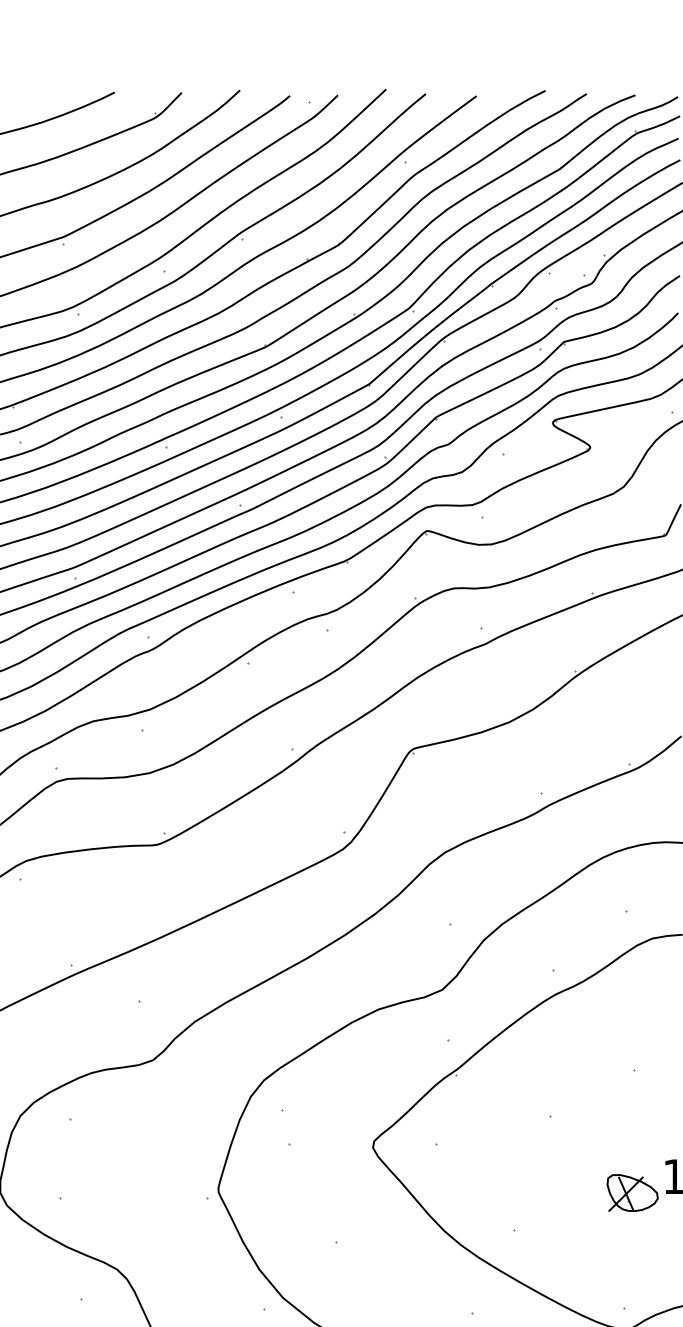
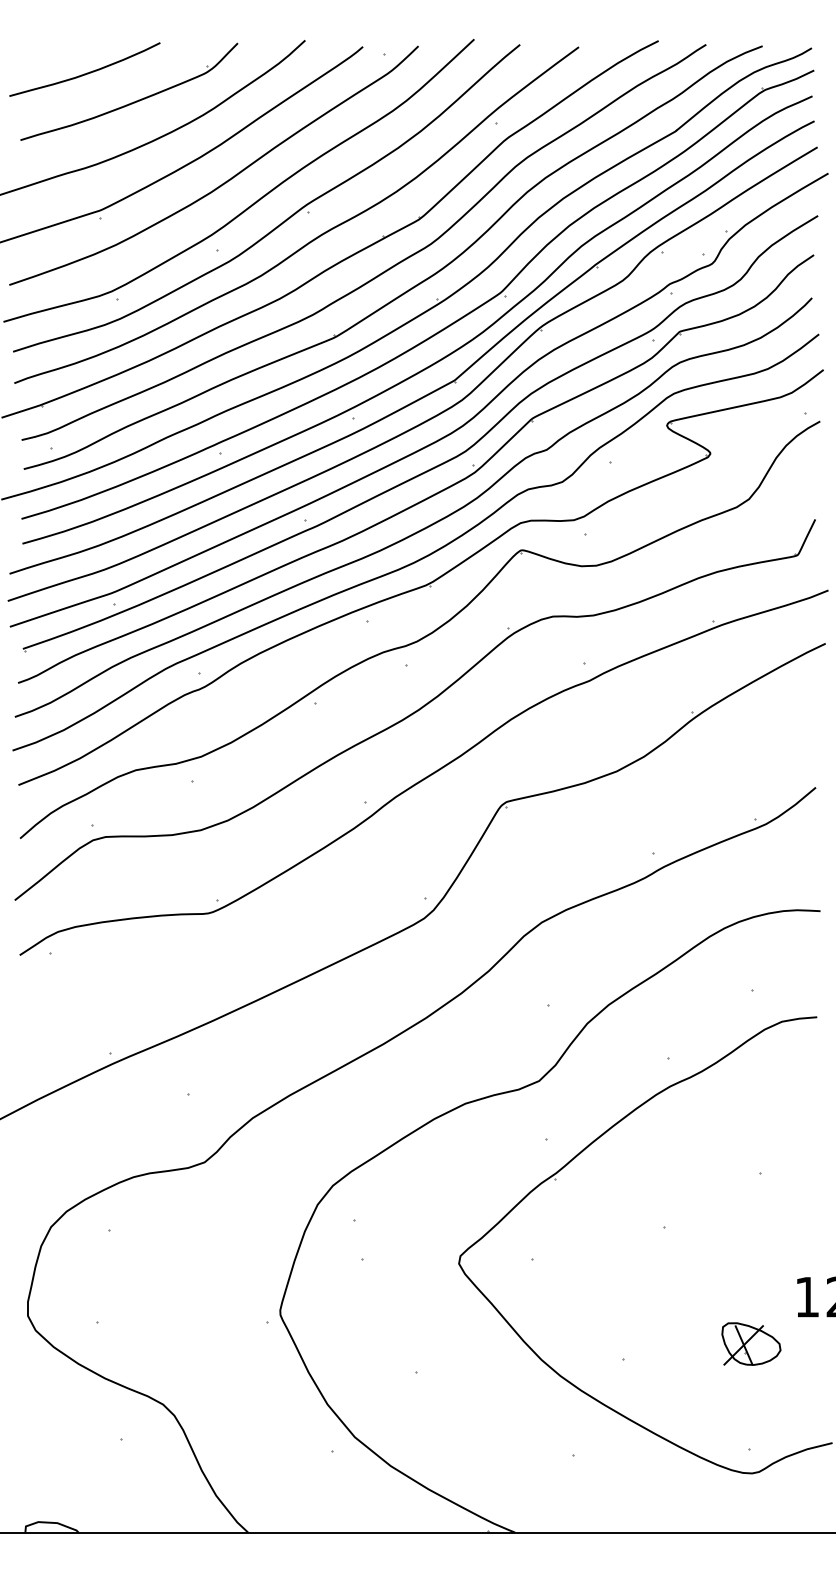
part: (632, 1192) -> (751, 1343), moved

